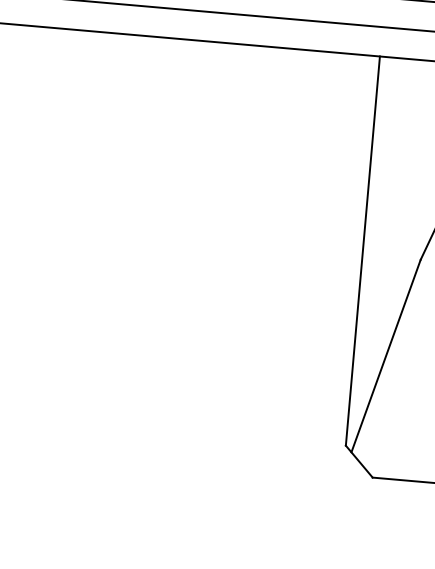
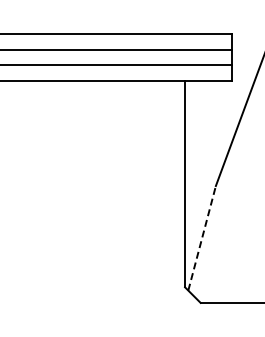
line: (386, 354) -> (202, 237), solid -> dashed

